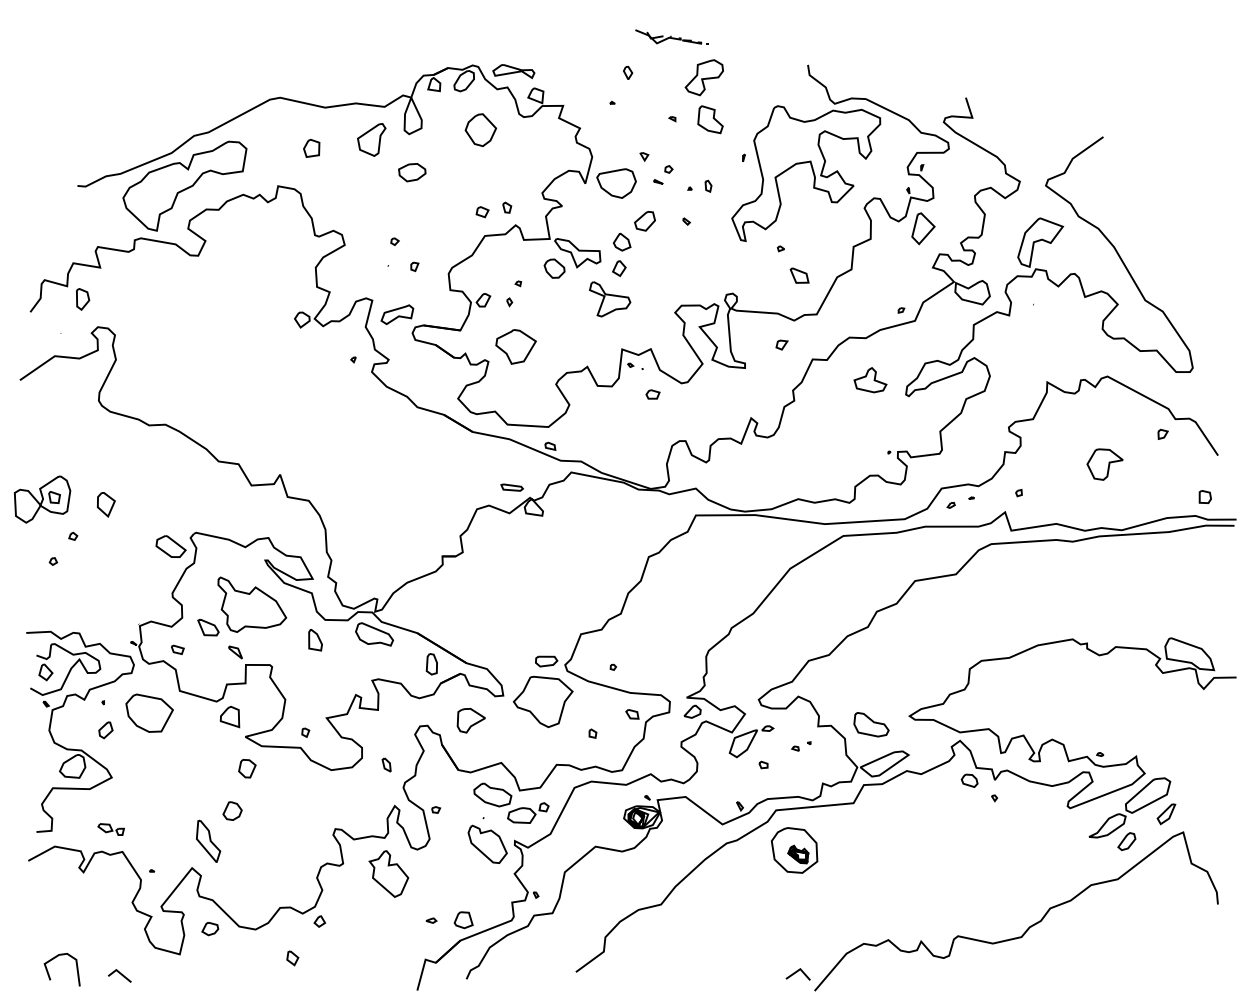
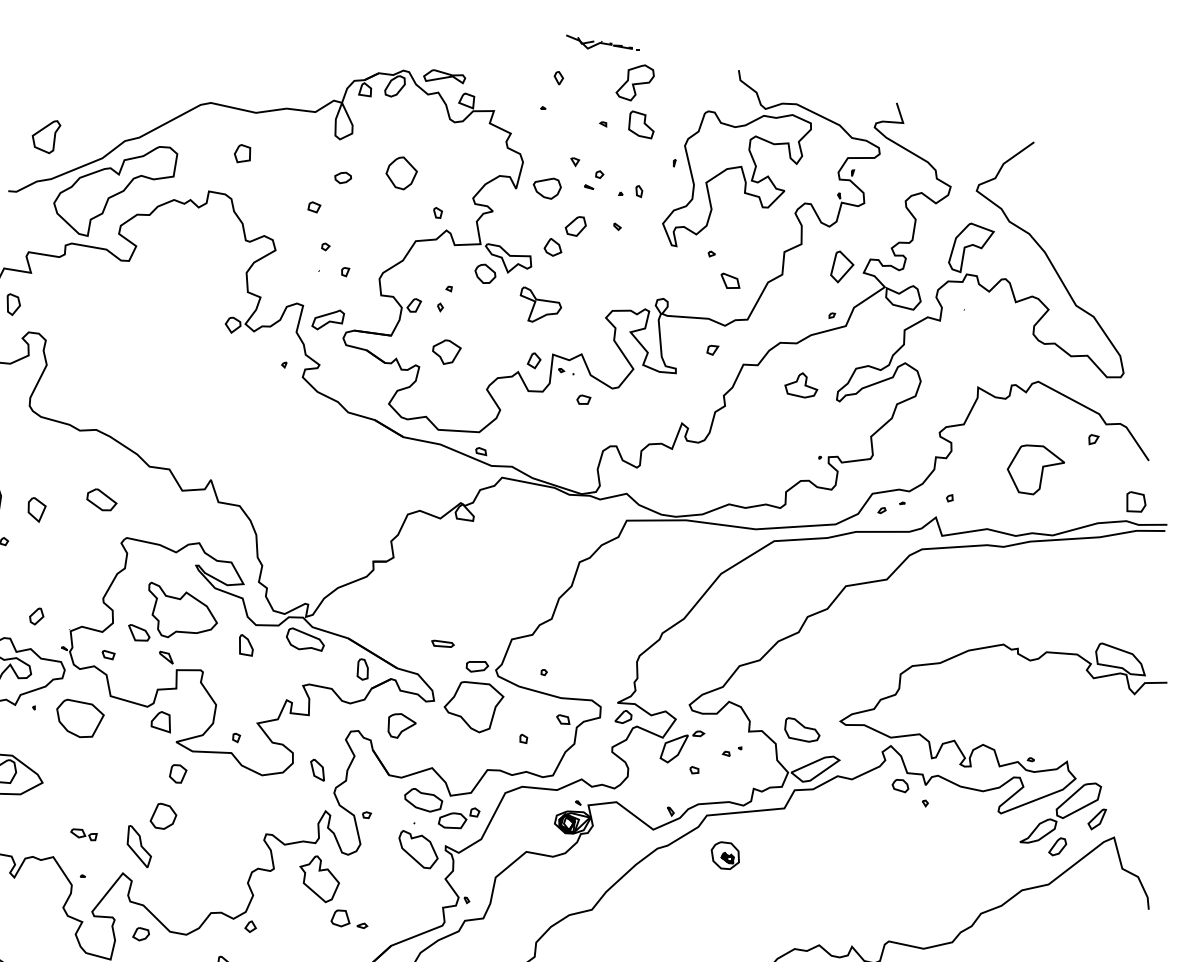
part: (480, 129) -> (401, 172), moved
part: (371, 139) -> (46, 136), moved
part: (412, 172) -> (343, 177), size x0.6
part: (616, 183) -> (547, 188), size x0.7
part: (482, 212) -> (314, 207), moved
part: (923, 228) -> (842, 266), moved
part: (619, 268) -> (534, 360), moved
part: (515, 346) -> (446, 351), size x0.7
part: (1104, 464) -> (1035, 469), size x1.6
part: (511, 487) -> (442, 643), moved
part: (1204, 497) -> (1135, 502), size x1.6
part: (170, 546) -> (101, 499), moved
part: (105, 730) -> (36, 616), moved
part: (386, 764) -> (317, 769), size x1.6
part: (232, 810) -> (163, 815), size x1.4
part: (110, 829) -> (83, 834), moved
part: (794, 850) -> (725, 855), size x0.6
part: (463, 920) -> (340, 918), moved

